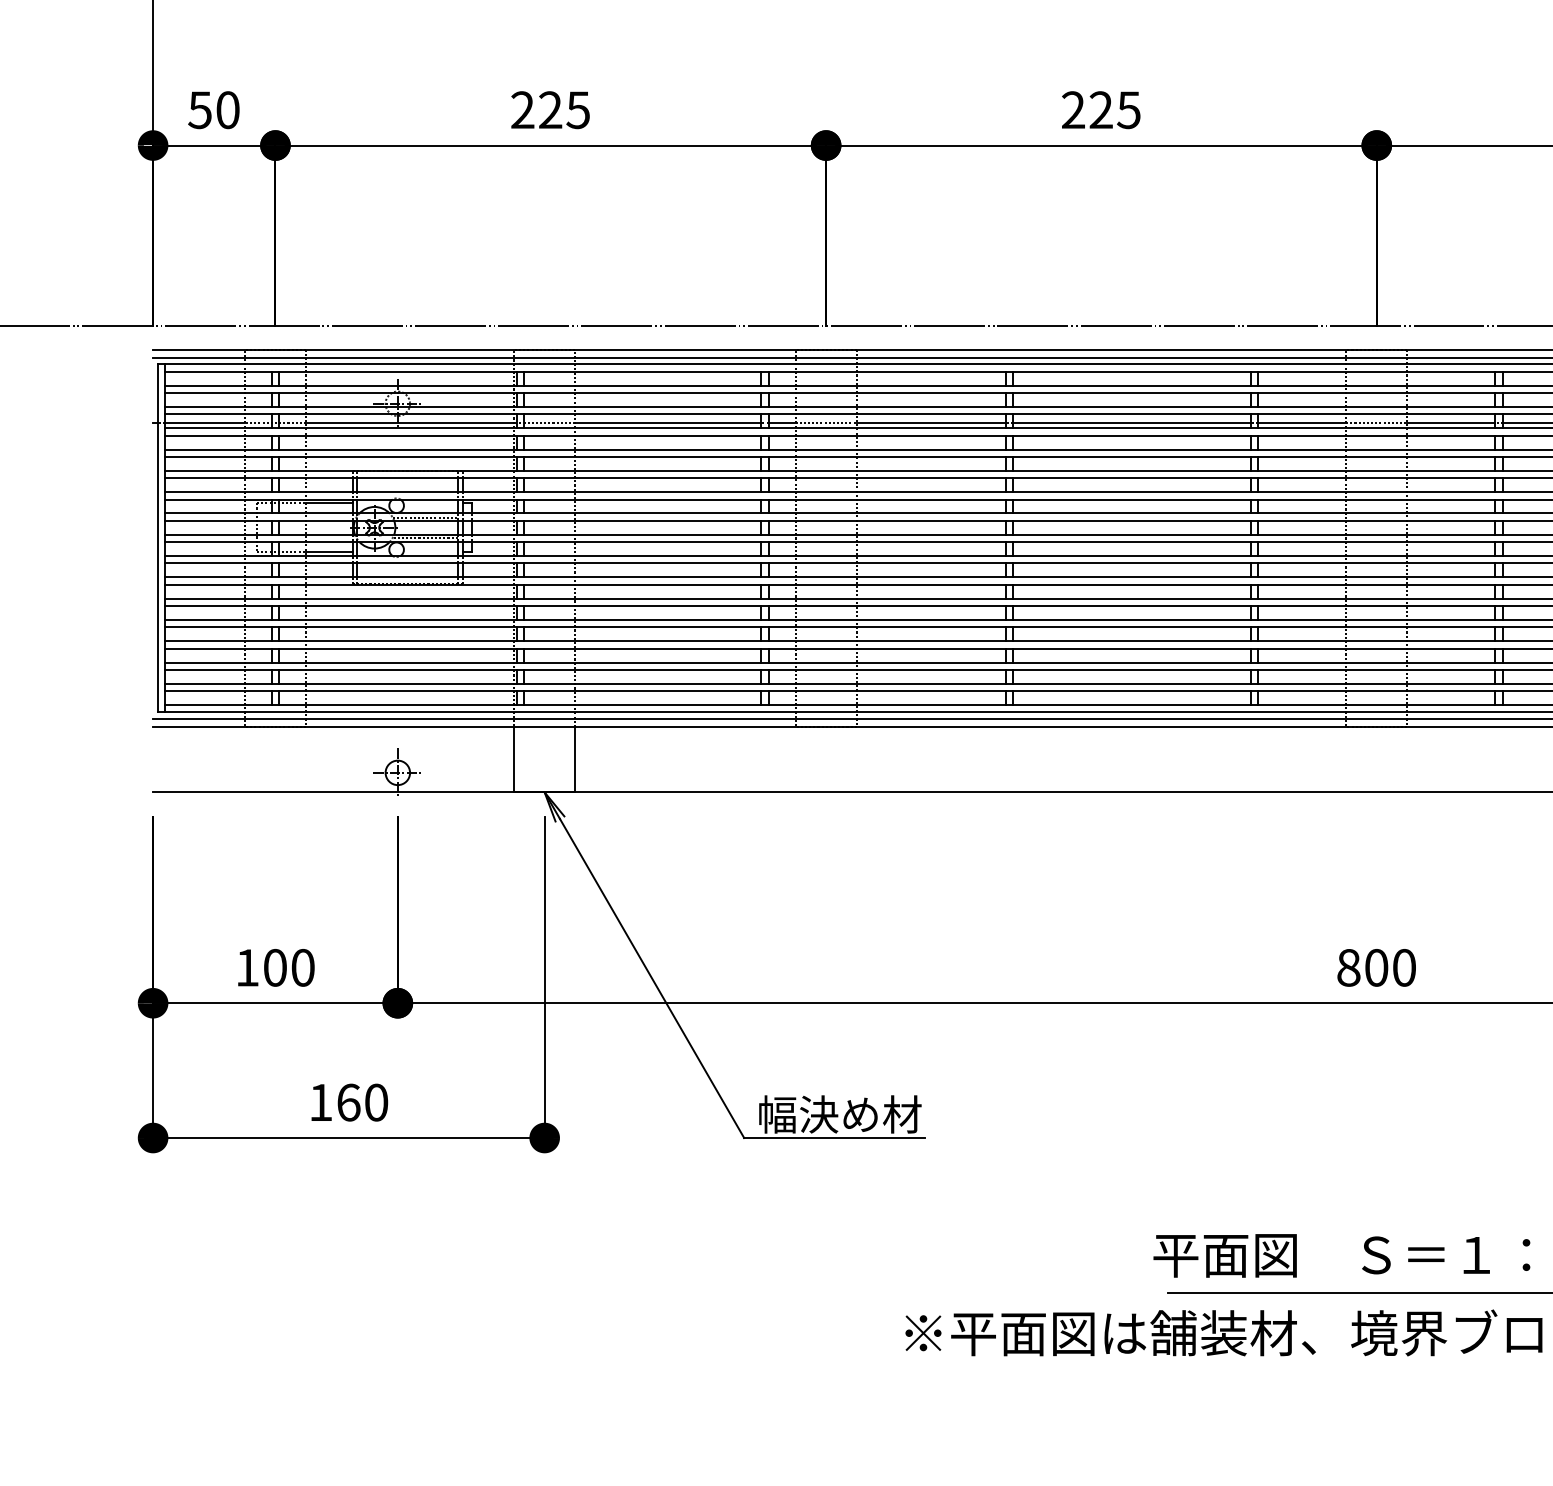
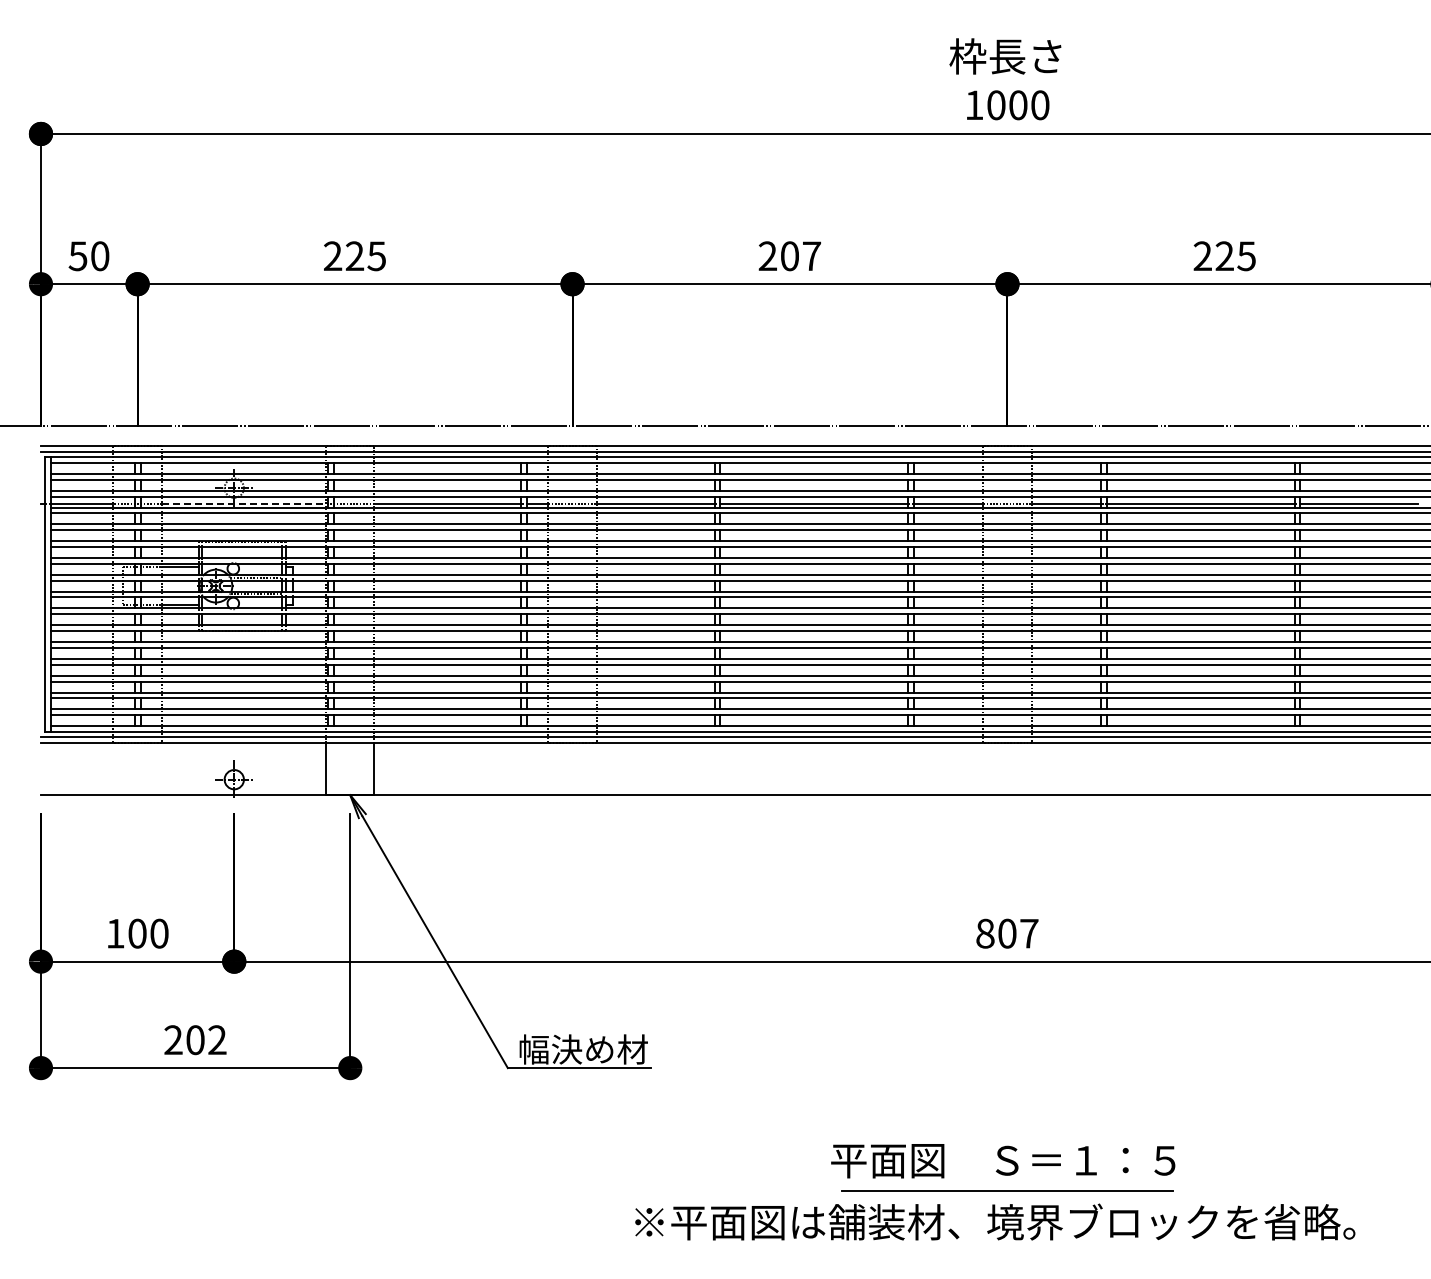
text: (1114, 110) -> (800, 256), 225 -> 207
line: (410, 423) -> (244, 503), solid -> dashed
text: (1404, 967) -> (1029, 933), 800 -> 807
text: (348, 1103) -> (195, 1040), 160 -> 202

